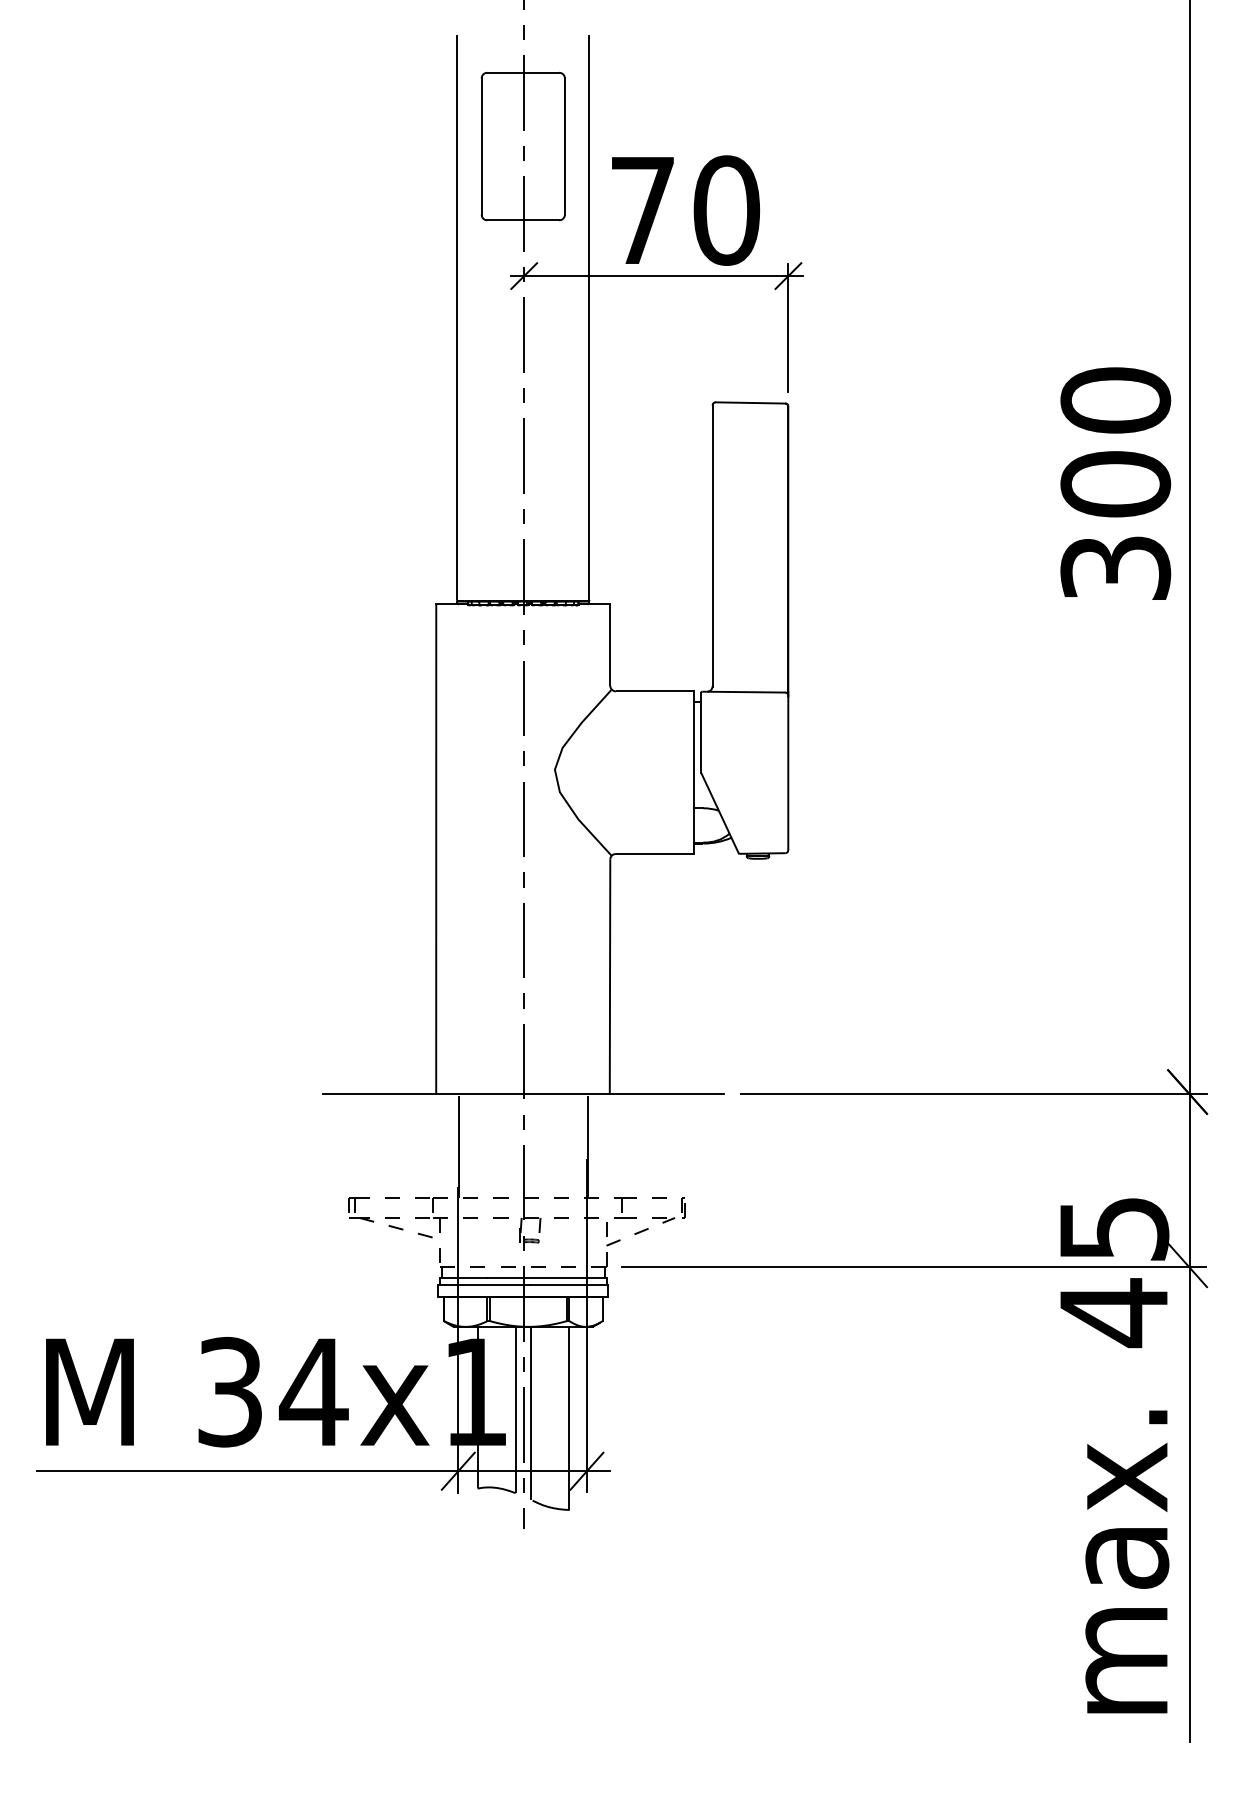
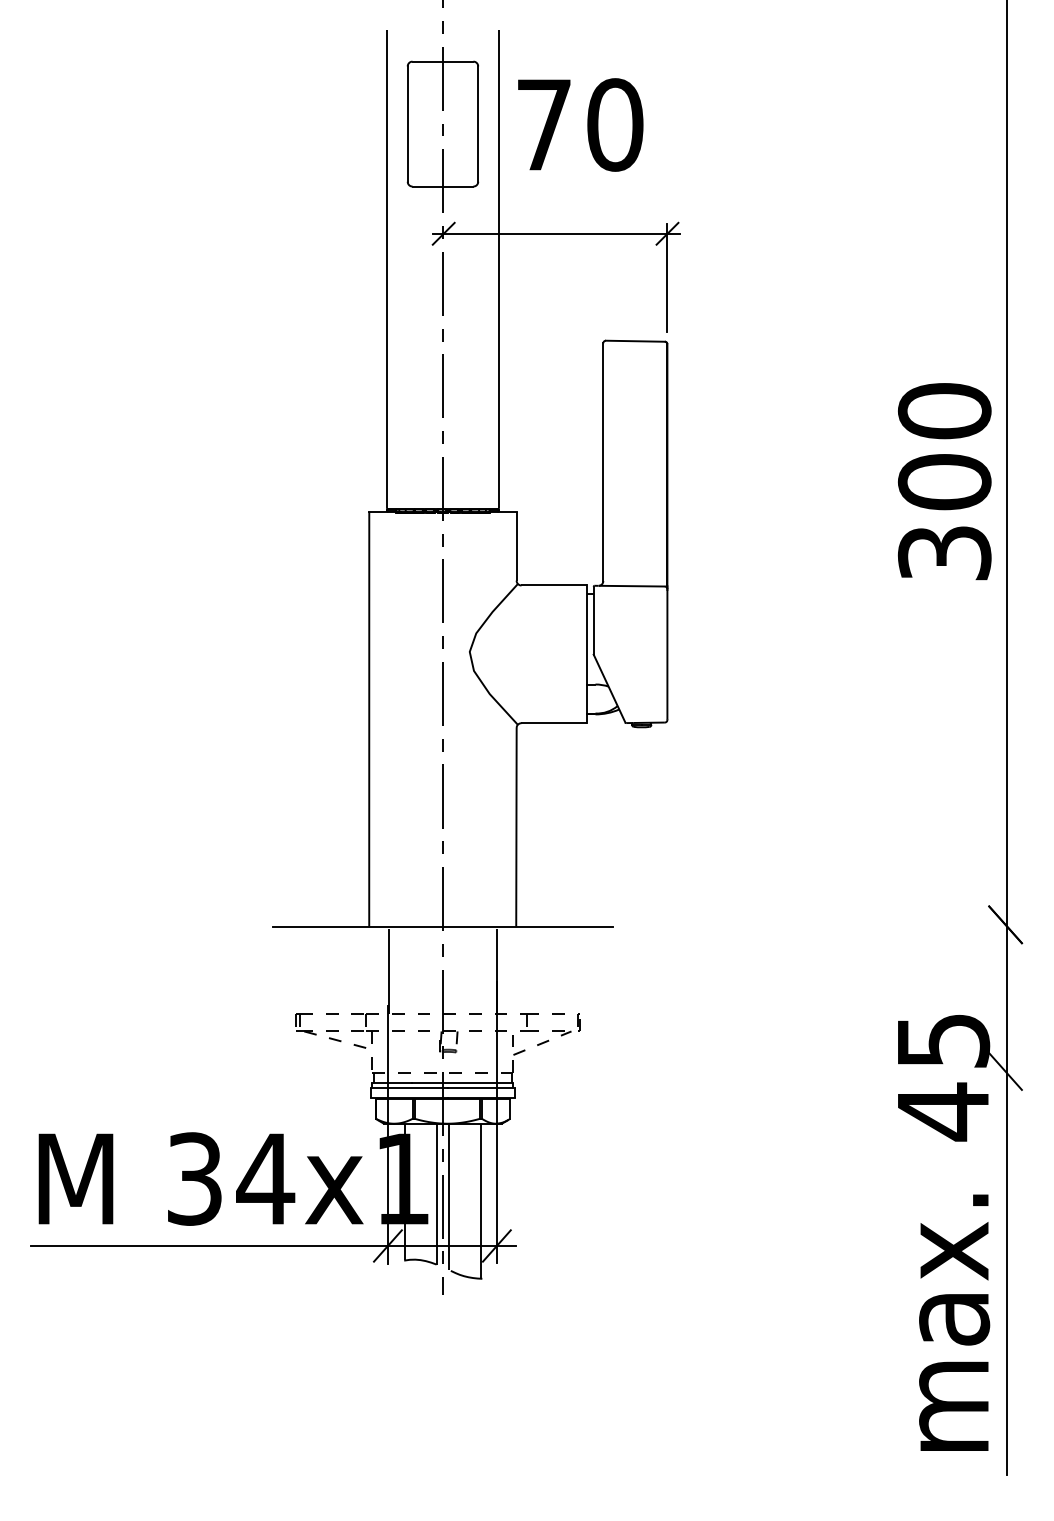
text: (686, 210) -> (581, 124), moved
text: (1115, 483) -> (944, 481), moved
line: (974, 1094) -> (825, 926), removed
line: (914, 1267) -> (774, 1073), removed

